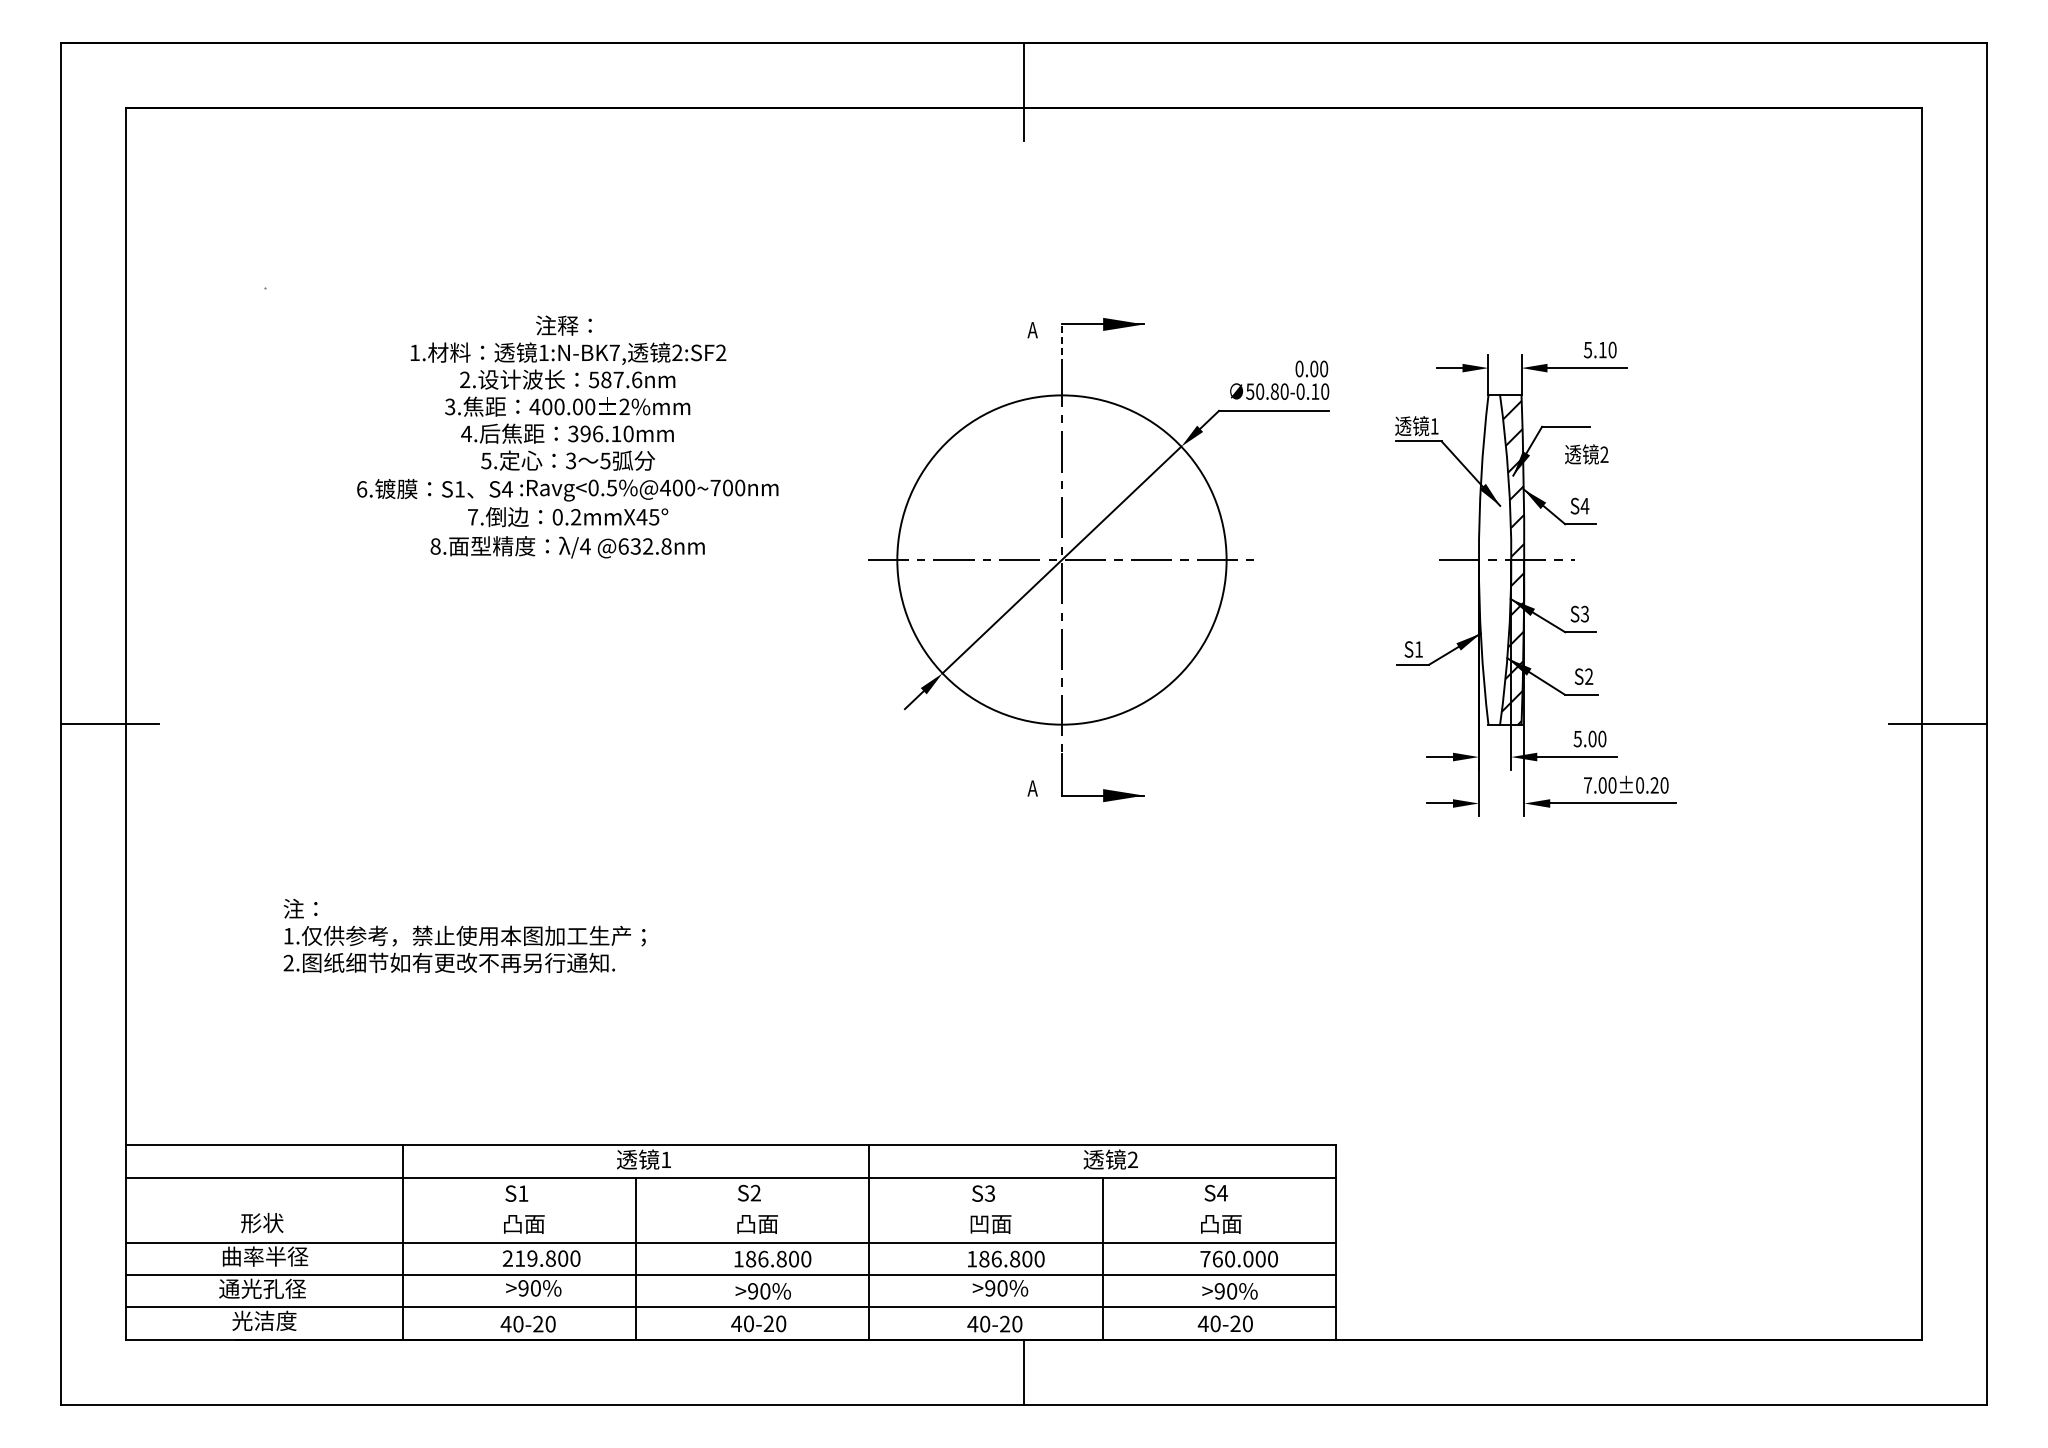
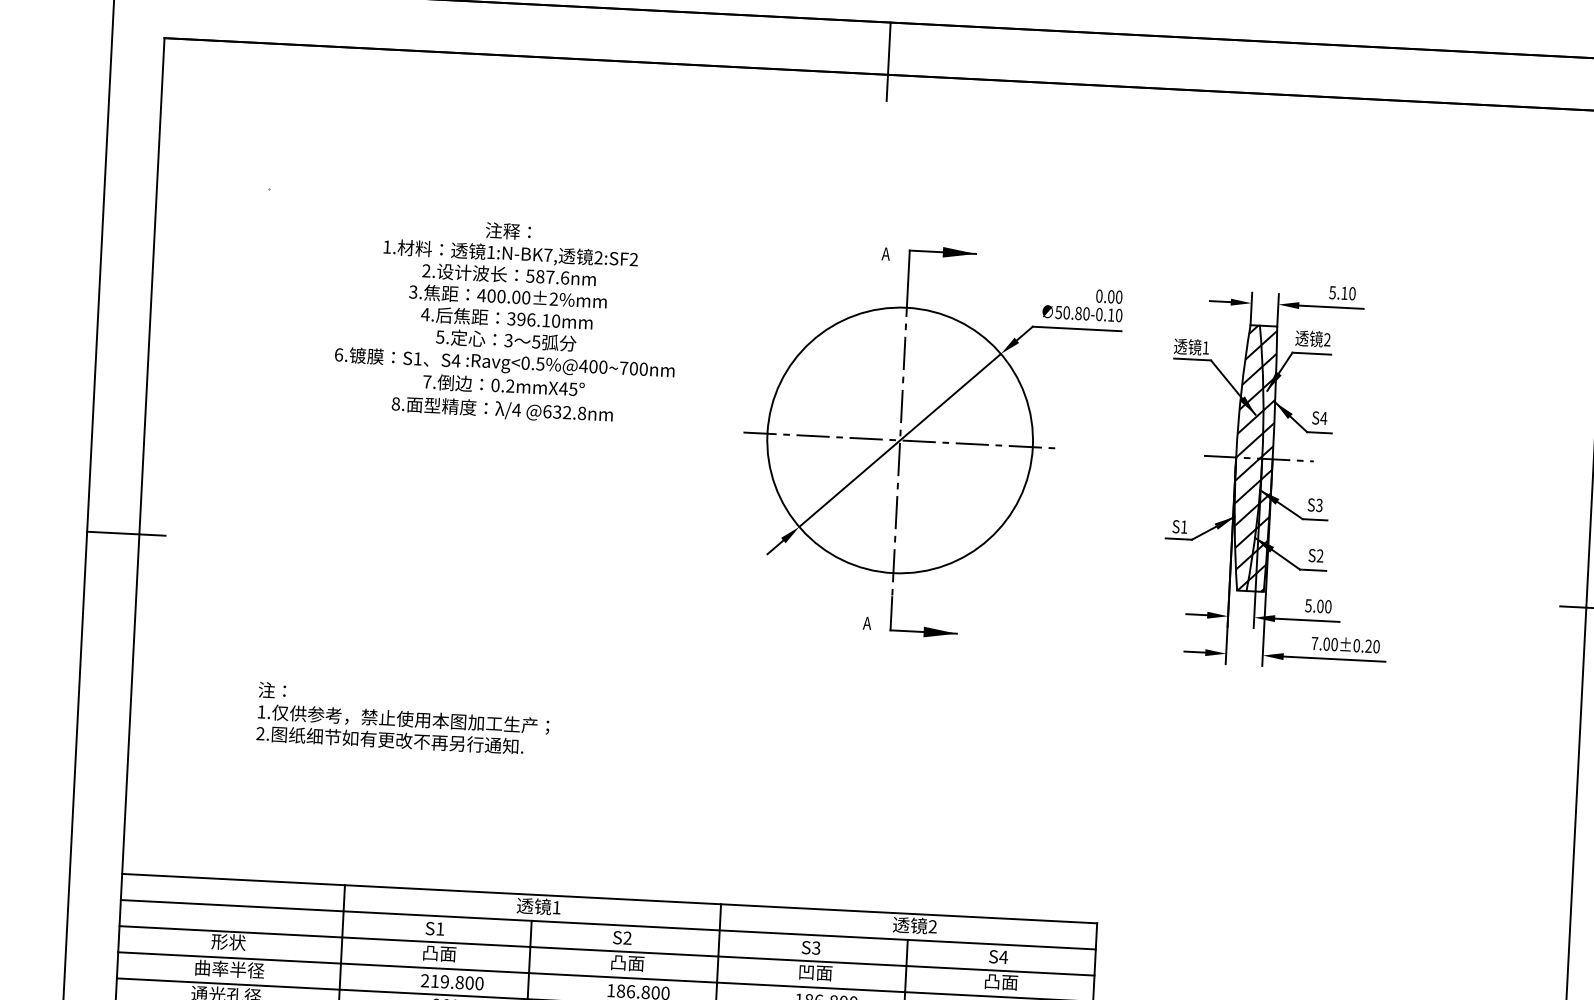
line: (1061, 345) -> (908, 267), dashed -> solid
text: (1586, 454) -> (1312, 338), moved
hatch: (1494, 559) -> (1248, 457), added
line: (731, 1210) -> (607, 951), added

